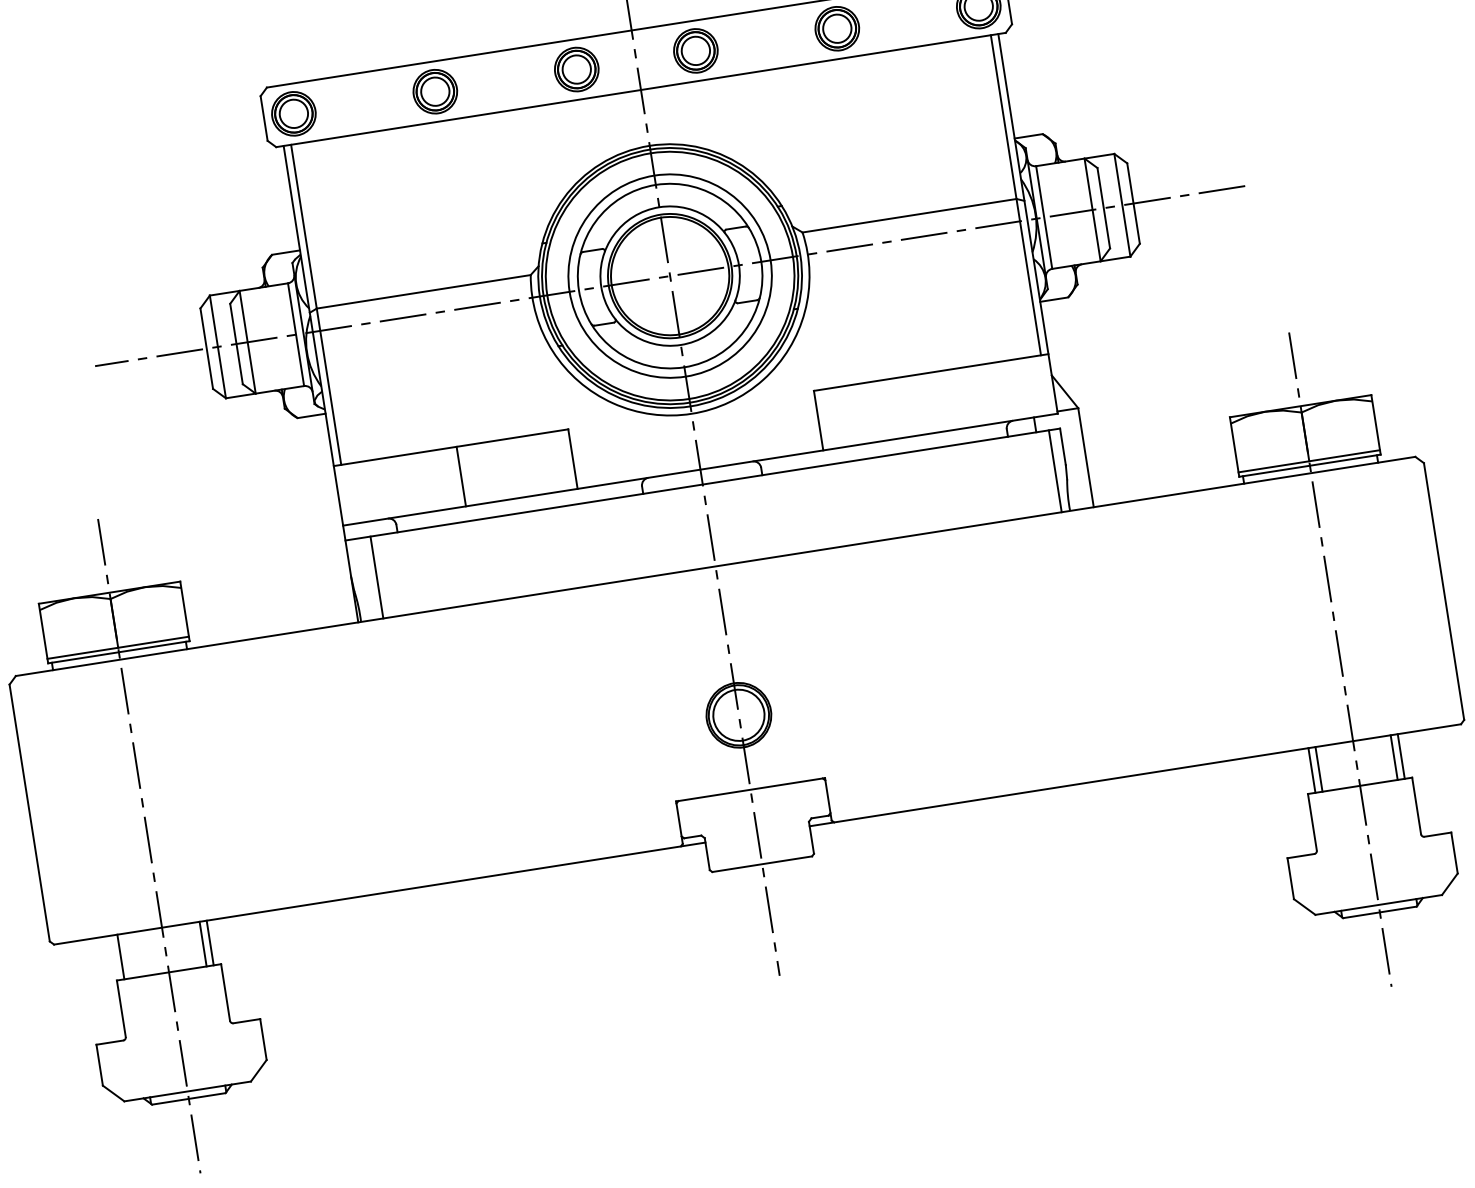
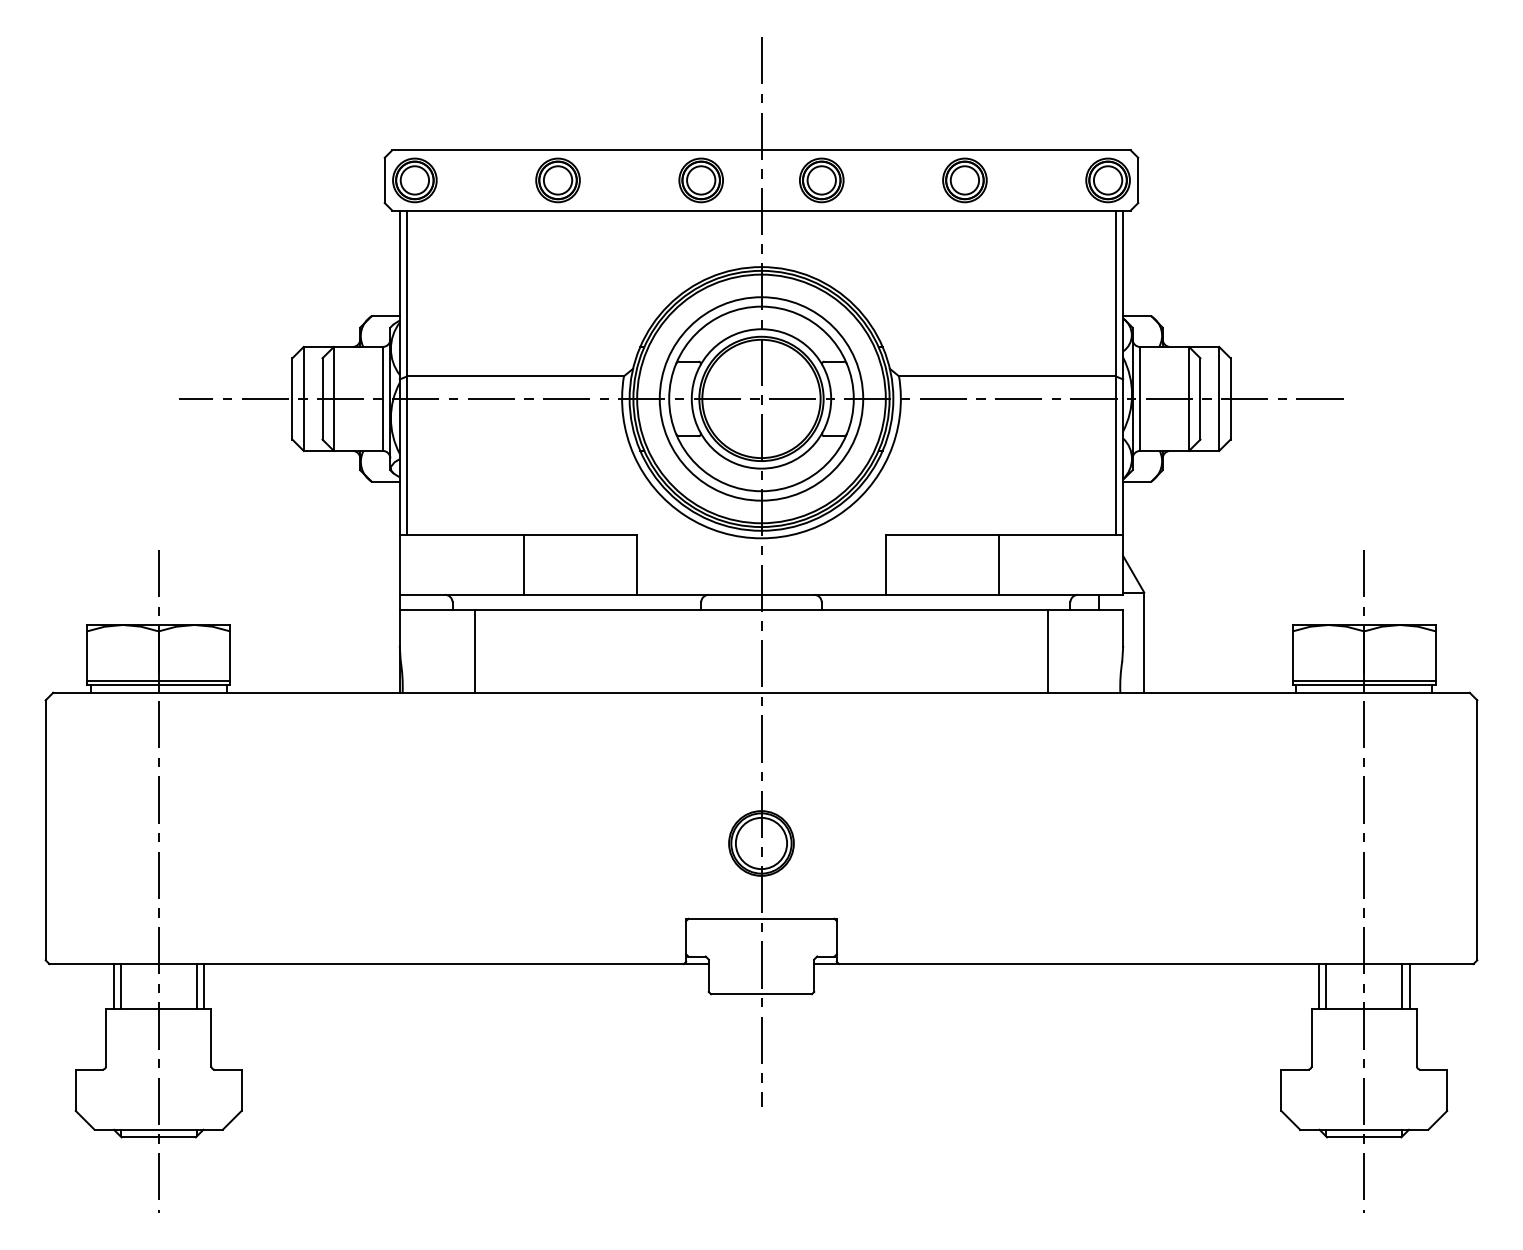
line: (929, 403) -> (998, 564), added
line: (1054, 470) -> (1047, 650), moved
line: (377, 576) -> (475, 650), moved
line: (127, 955) -> (120, 986), added

